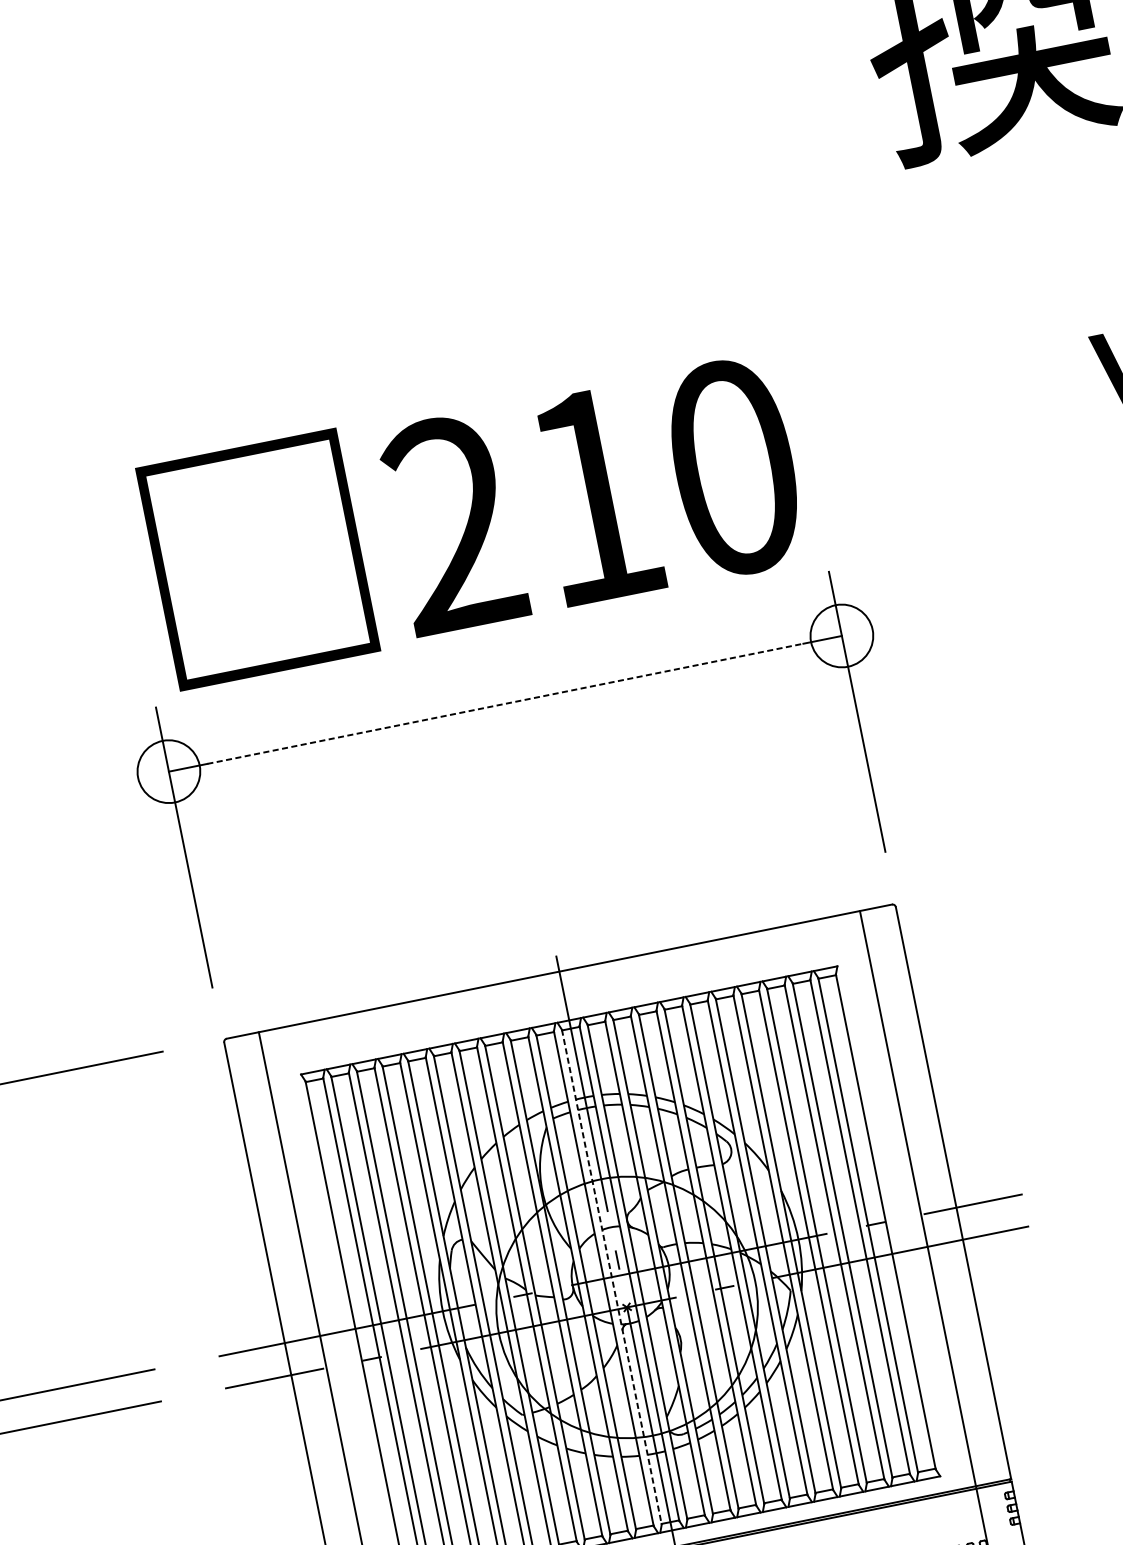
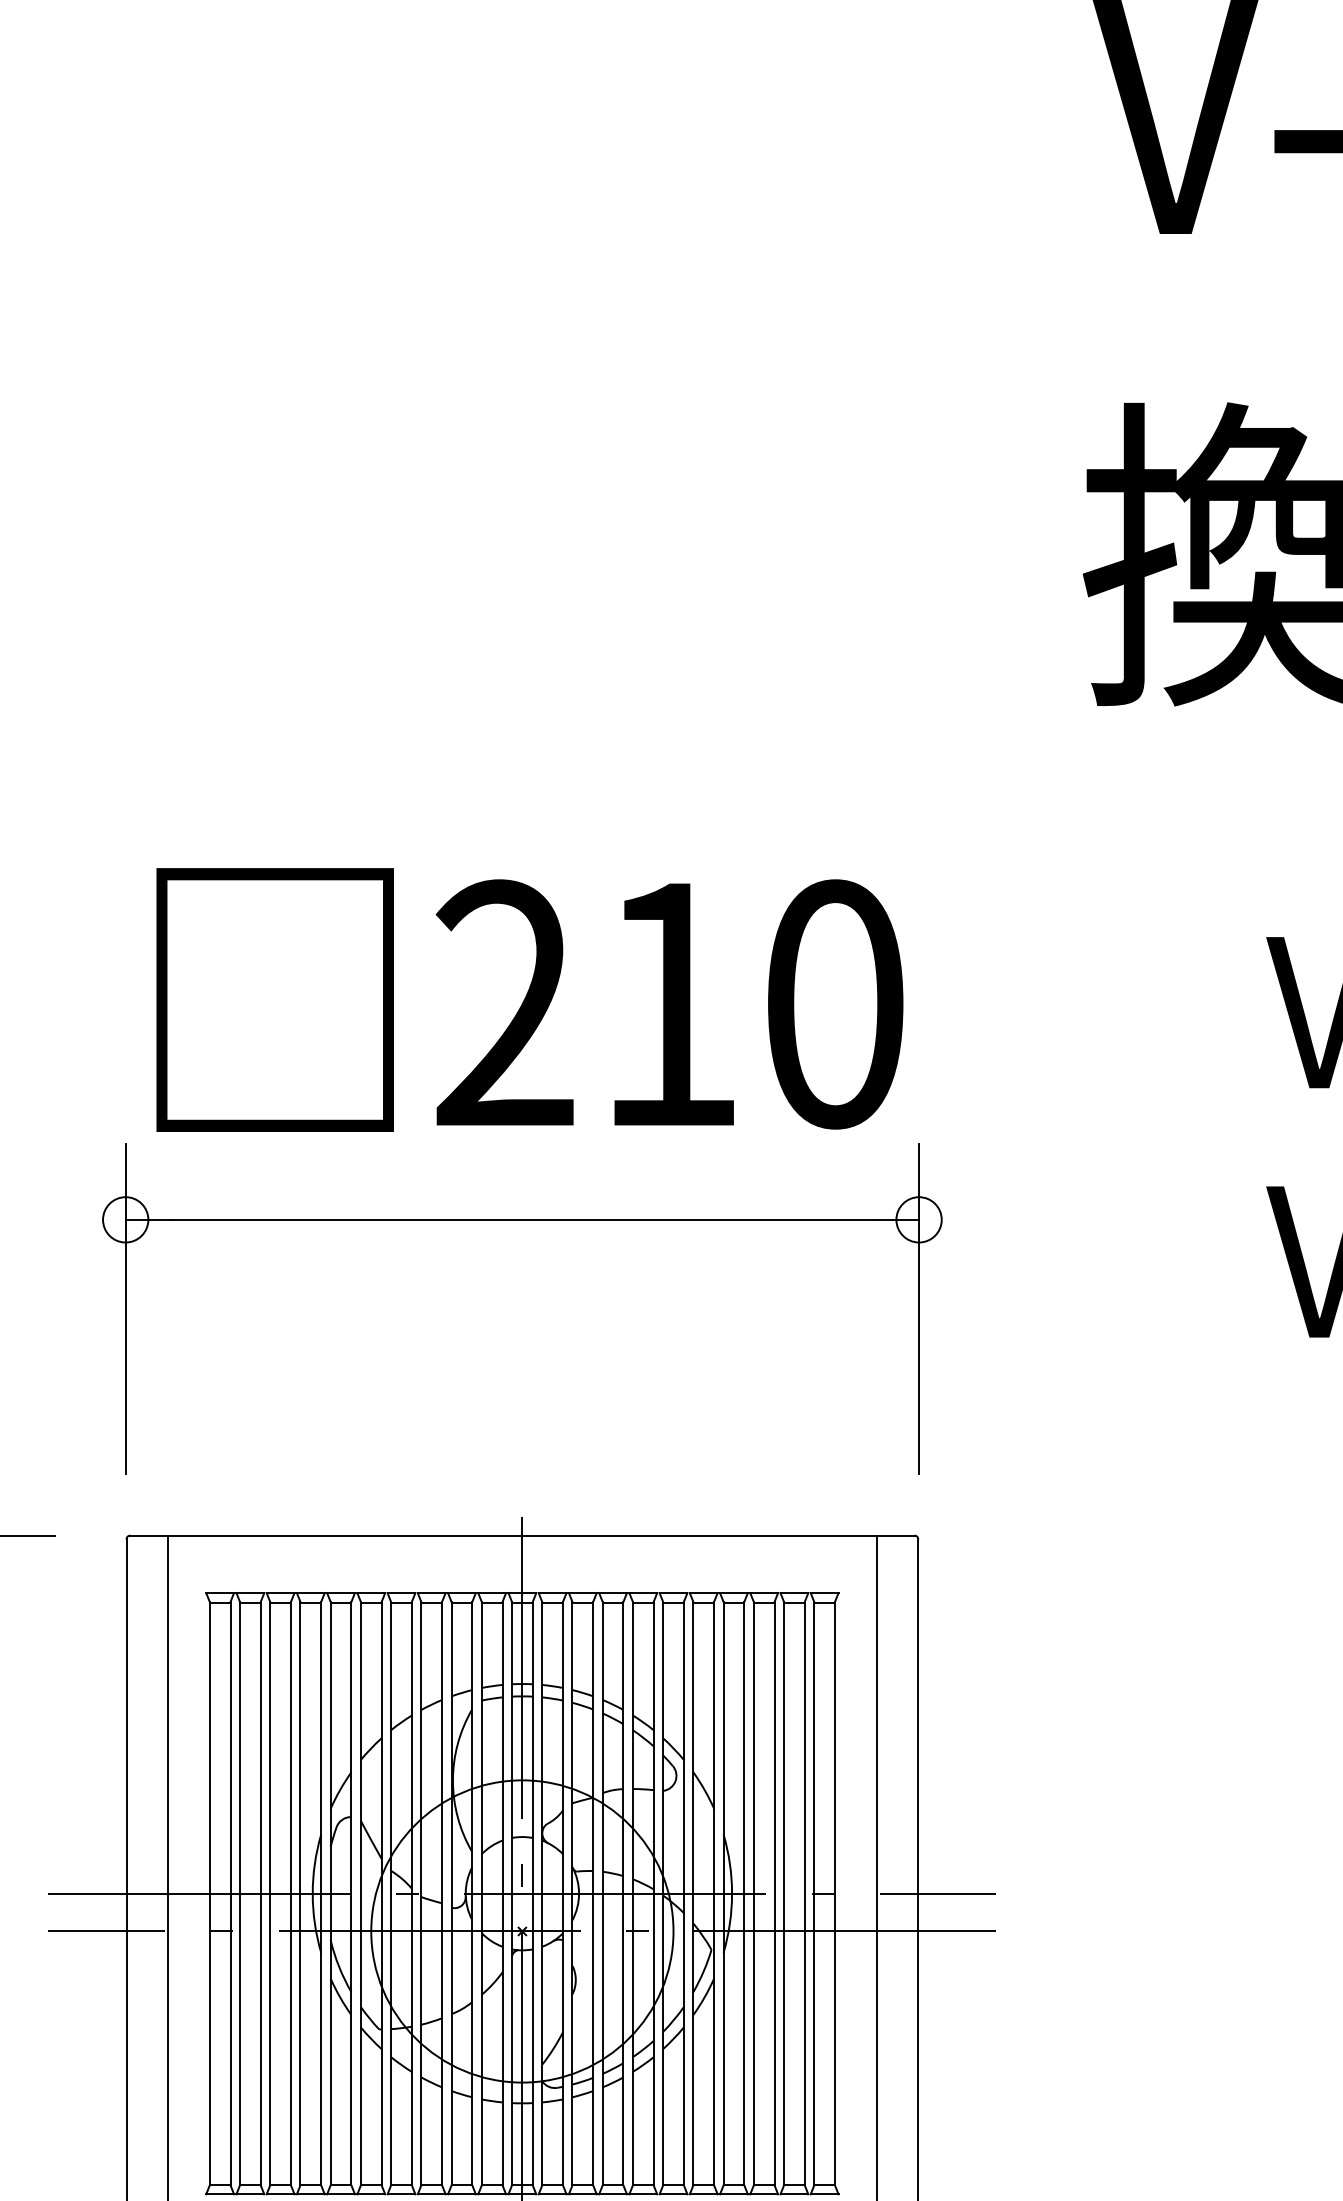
circle: (841, 635) -> (918, 1219), size x0.62
line: (505, 703) -> (522, 1219), dashed -> solid
circle: (168, 771) -> (125, 1219), size x0.62
line: (612, 1276) -> (512, 1893), dashed -> solid

